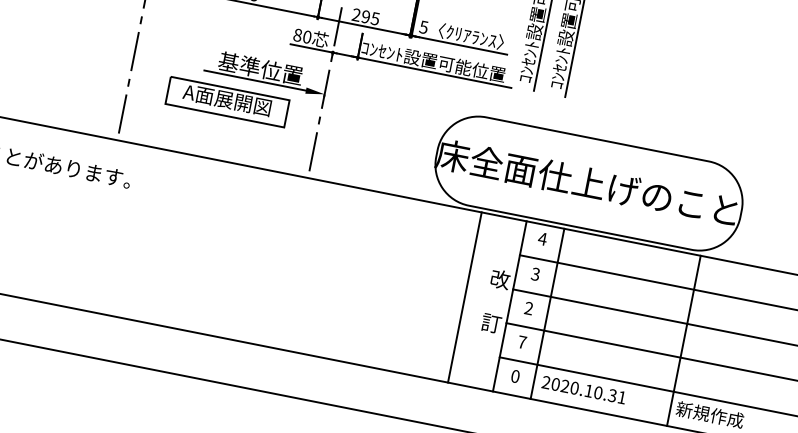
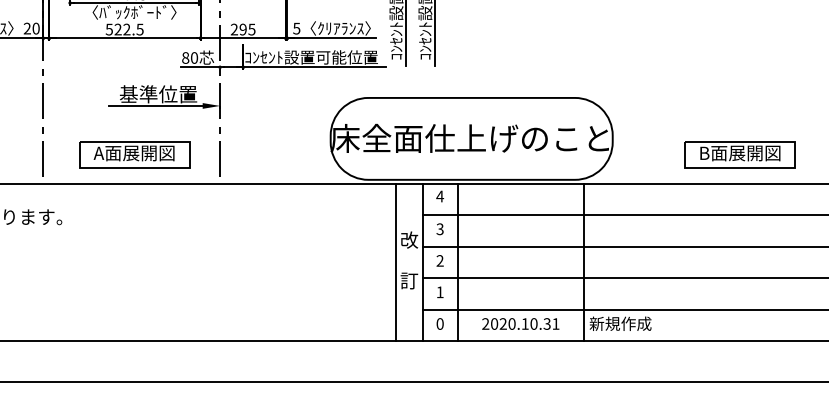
part: (227, 101) -> (134, 154), moved
line: (465, 297) -> (396, 262), moved
text: (521, 342) -> (439, 292), 7 -> 1
text: (583, 389) -> (520, 323), moved

